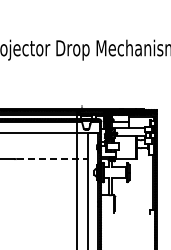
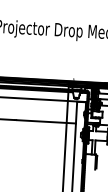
line: (52, 159) -> (46, 122), dashed -> solid

